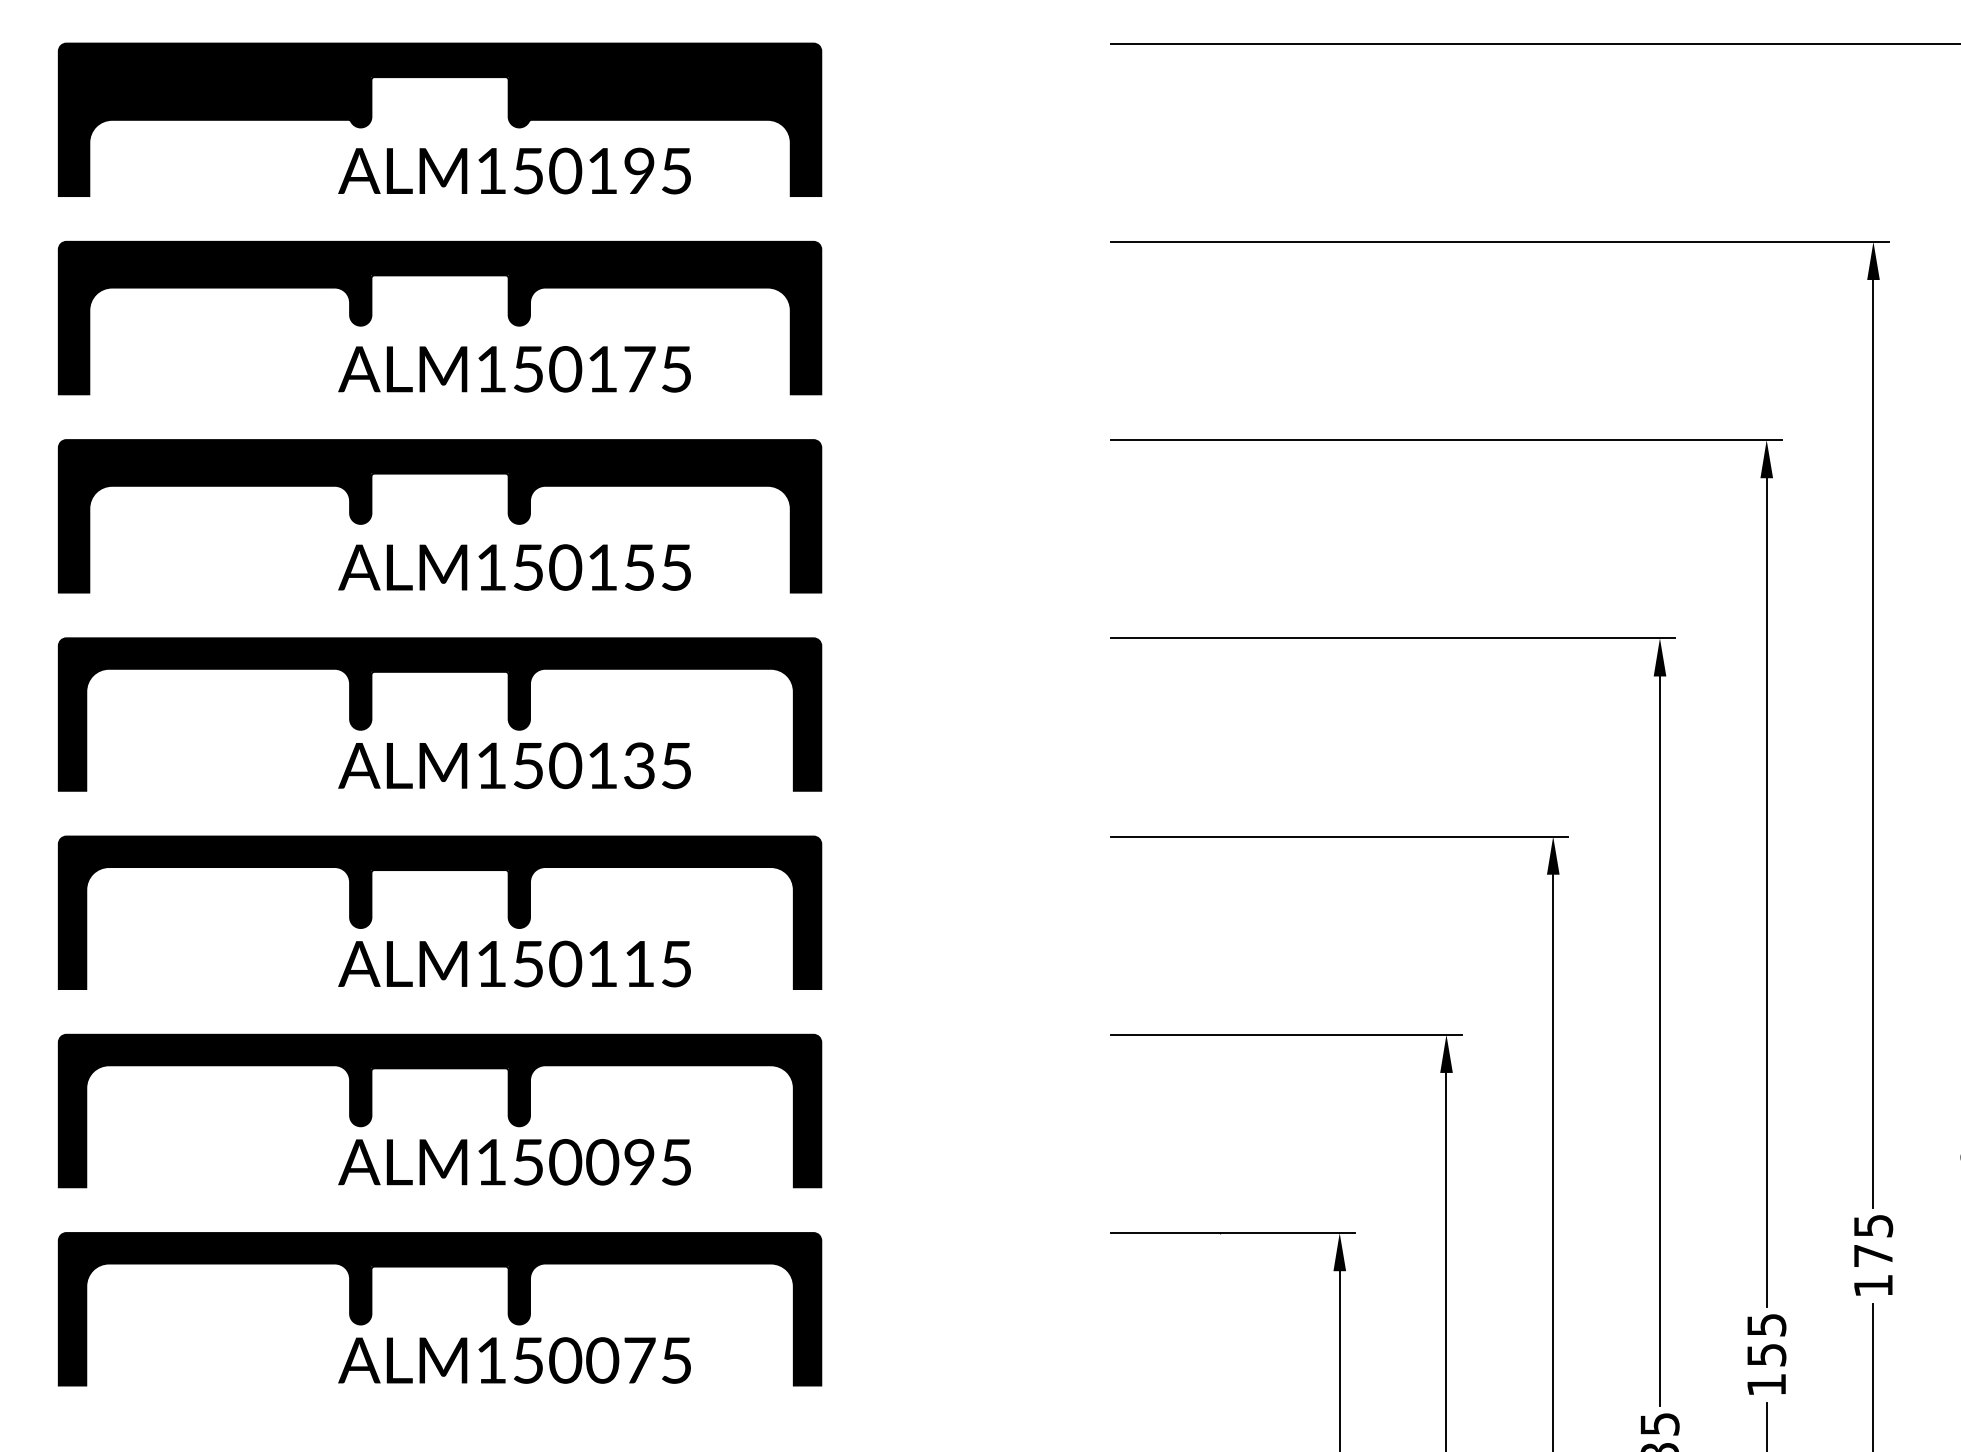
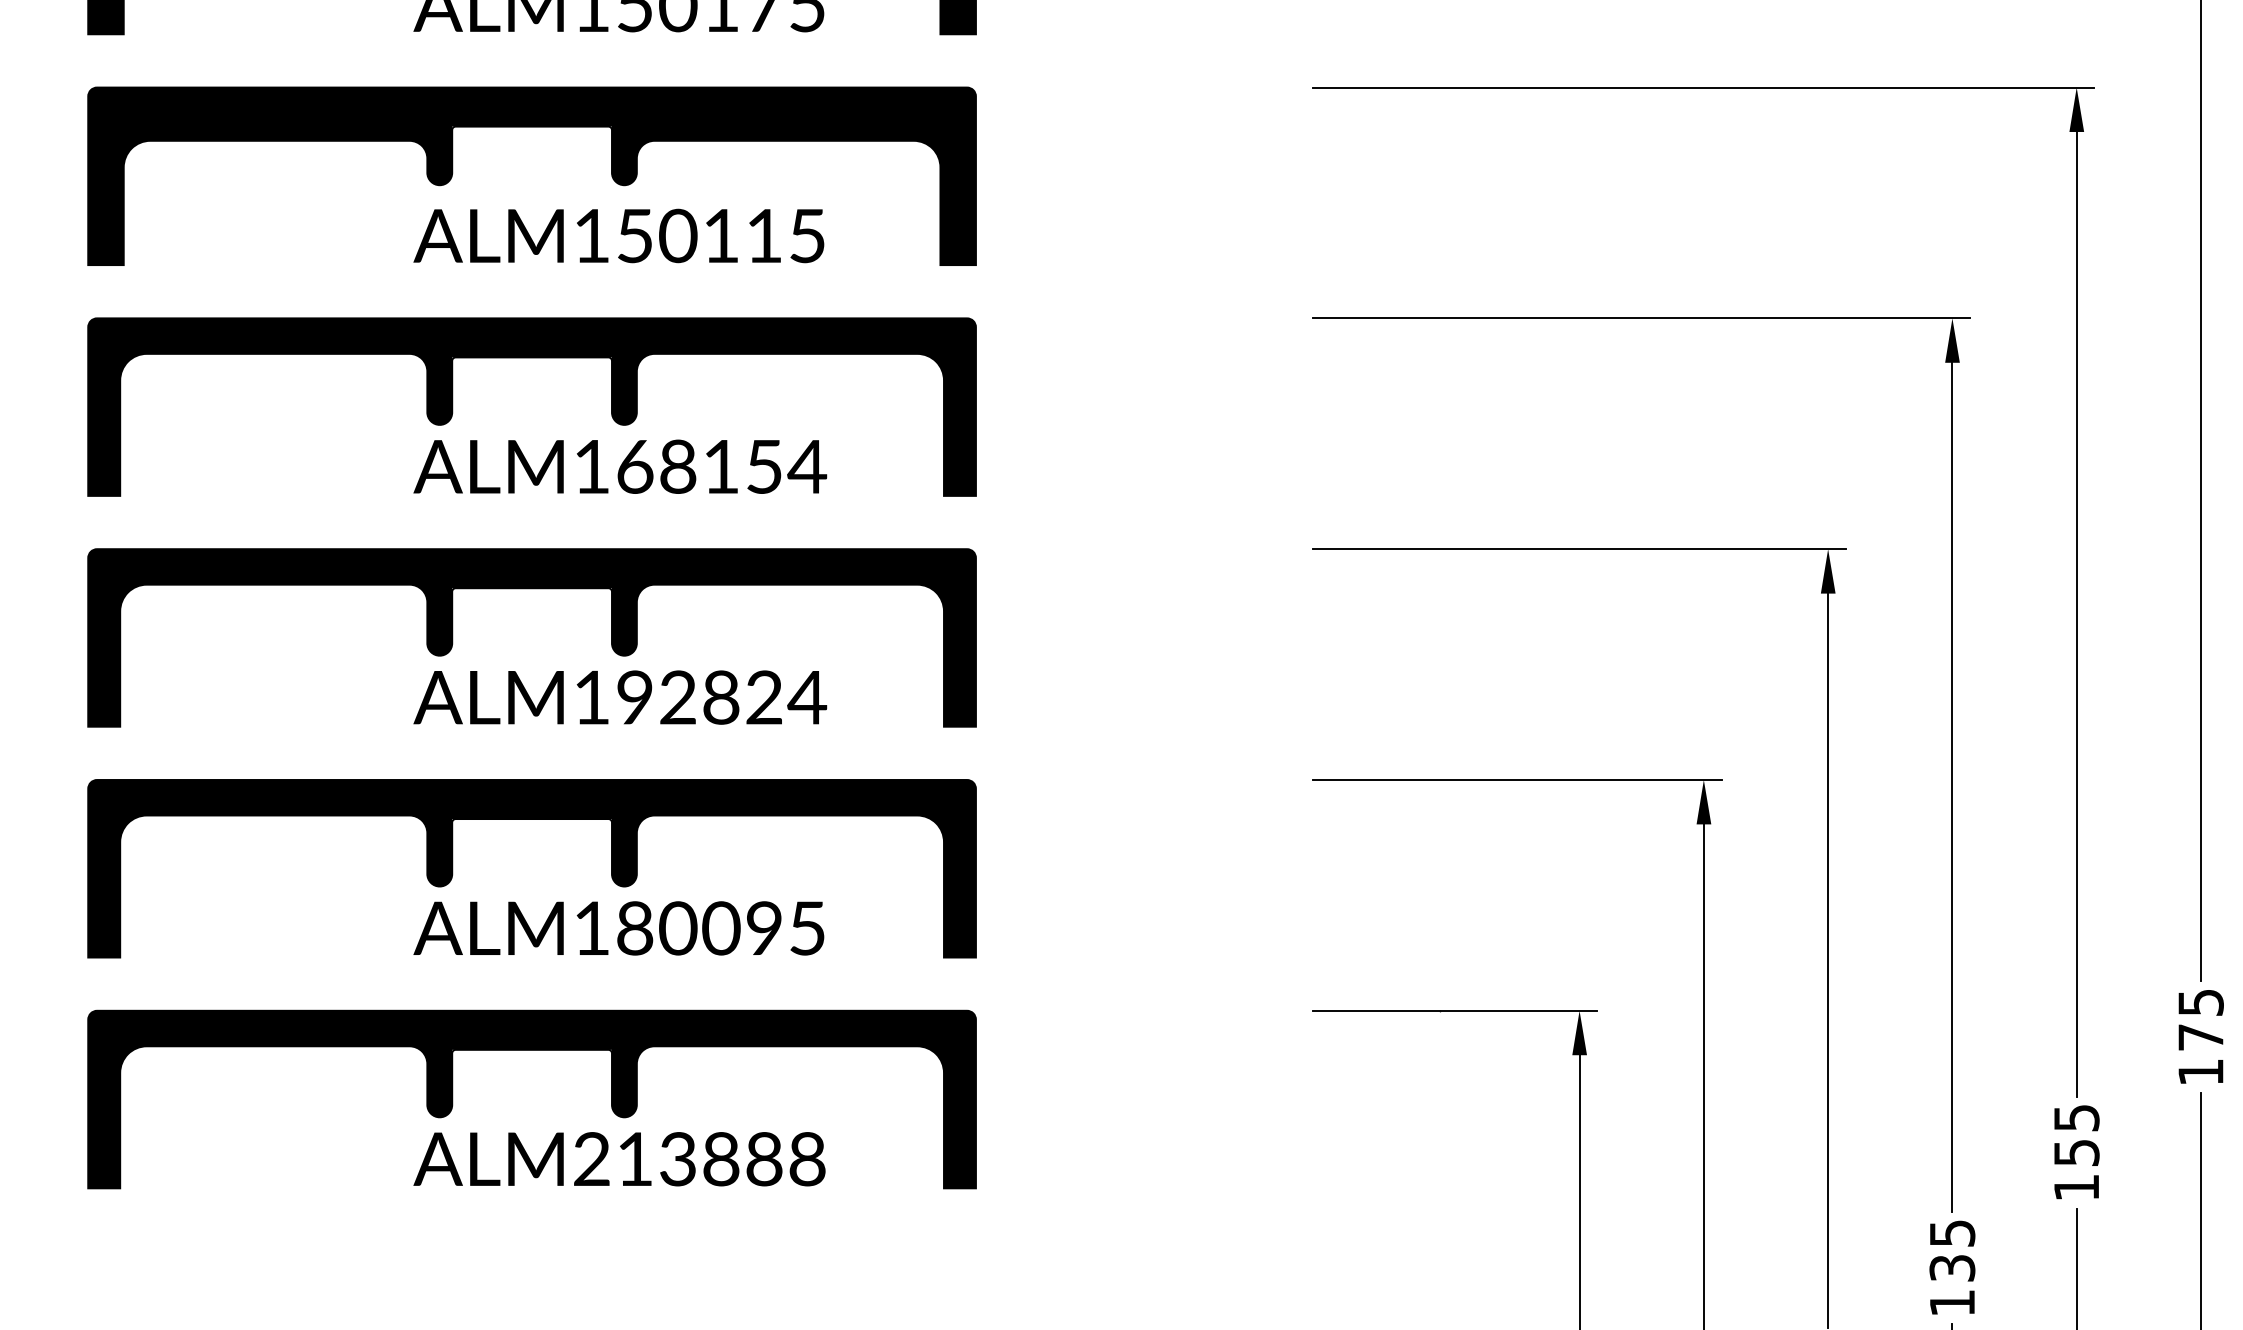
text: (639, 567) -> (764, 235), ALM150155 -> ALM150115
text: (603, 765) -> (722, 466), ALM150135 -> ALM168154
text: (603, 963) -> (722, 696), ALM150115 -> ALM192824
text: (528, 1162) -> (635, 928), ALM150095 -> ALM180095
text: (584, 1360) -> (700, 1159), ALM150075 -> ALM213888

